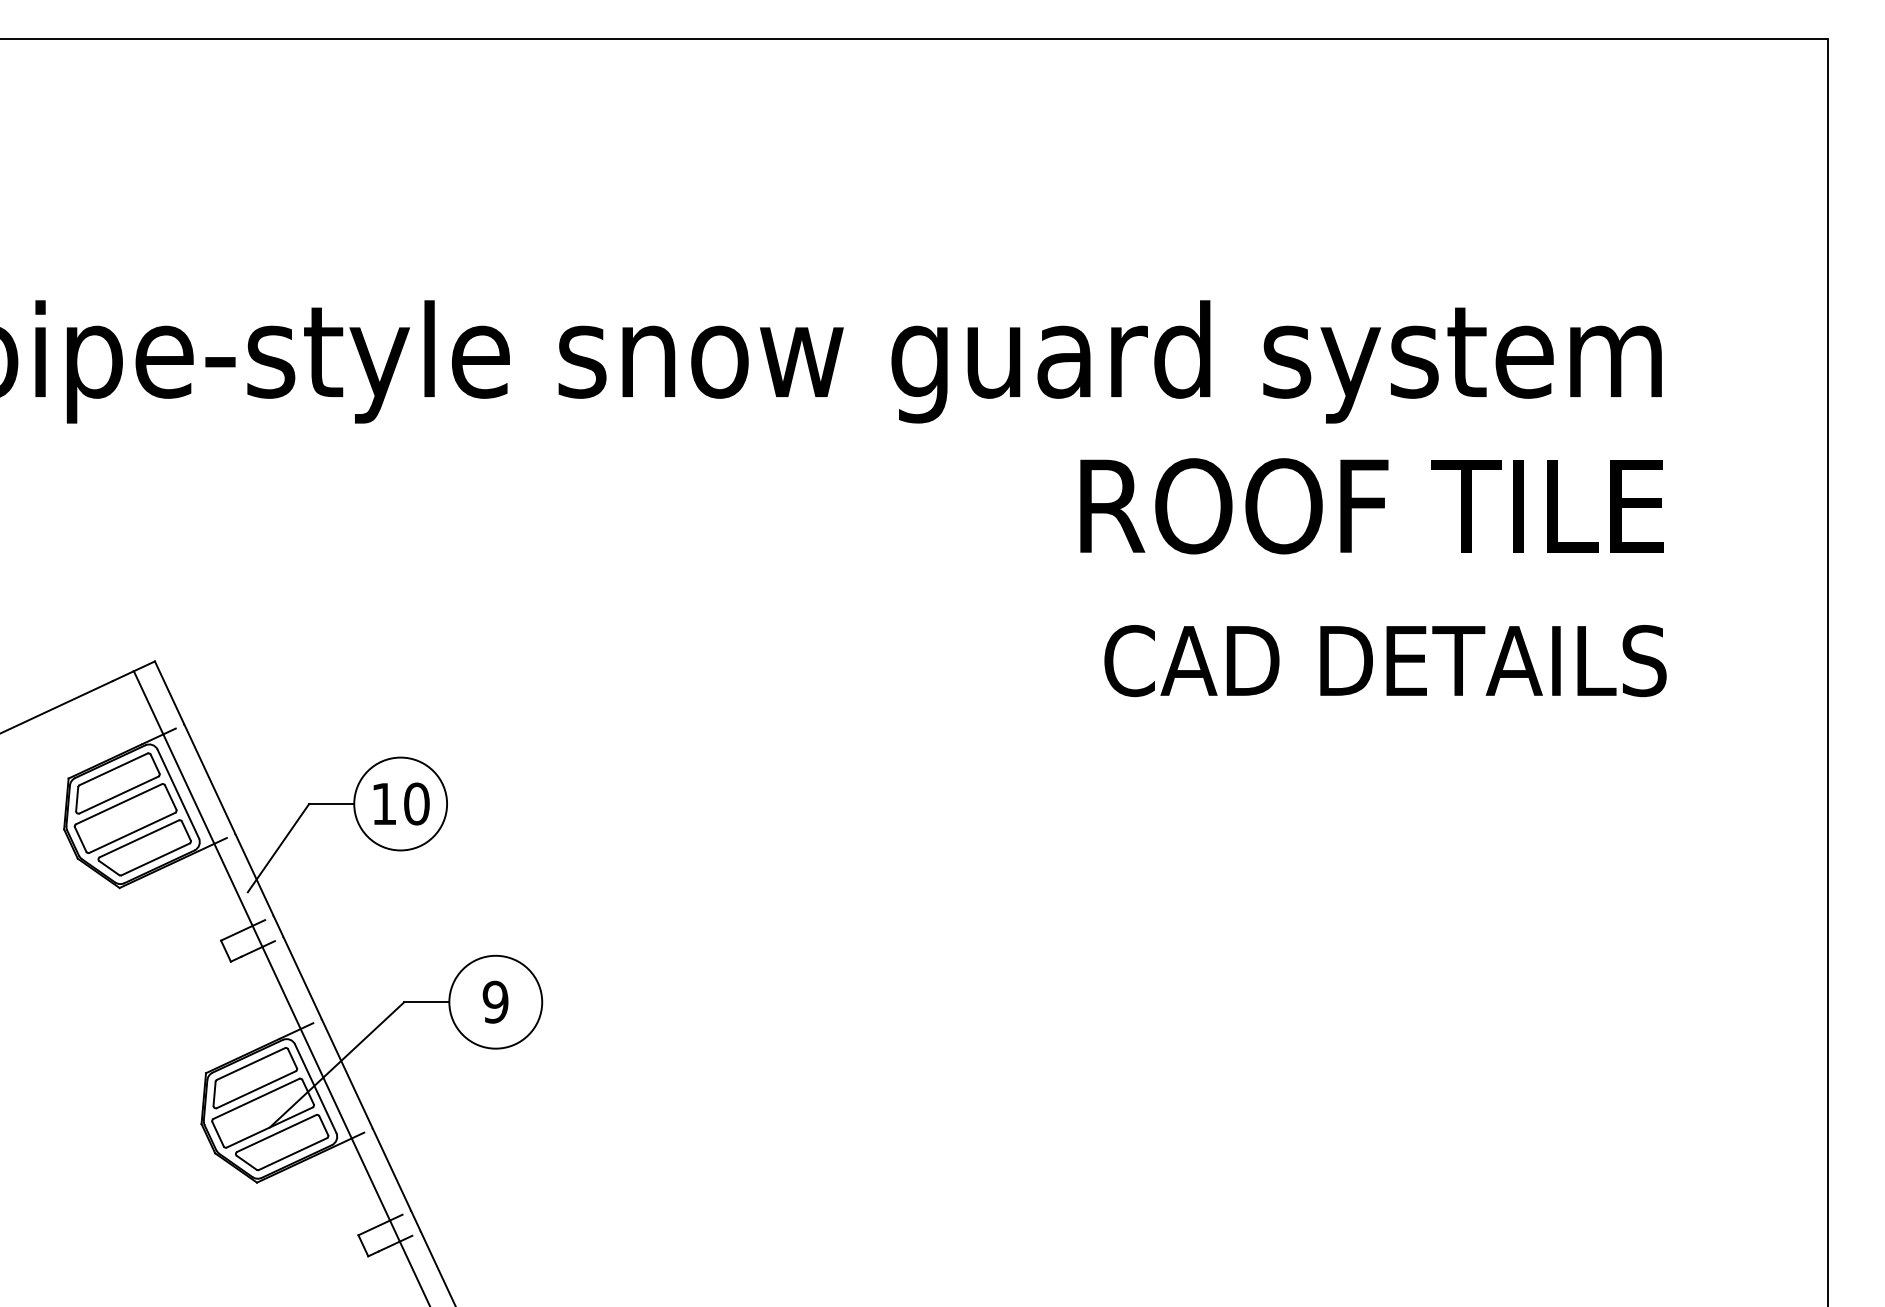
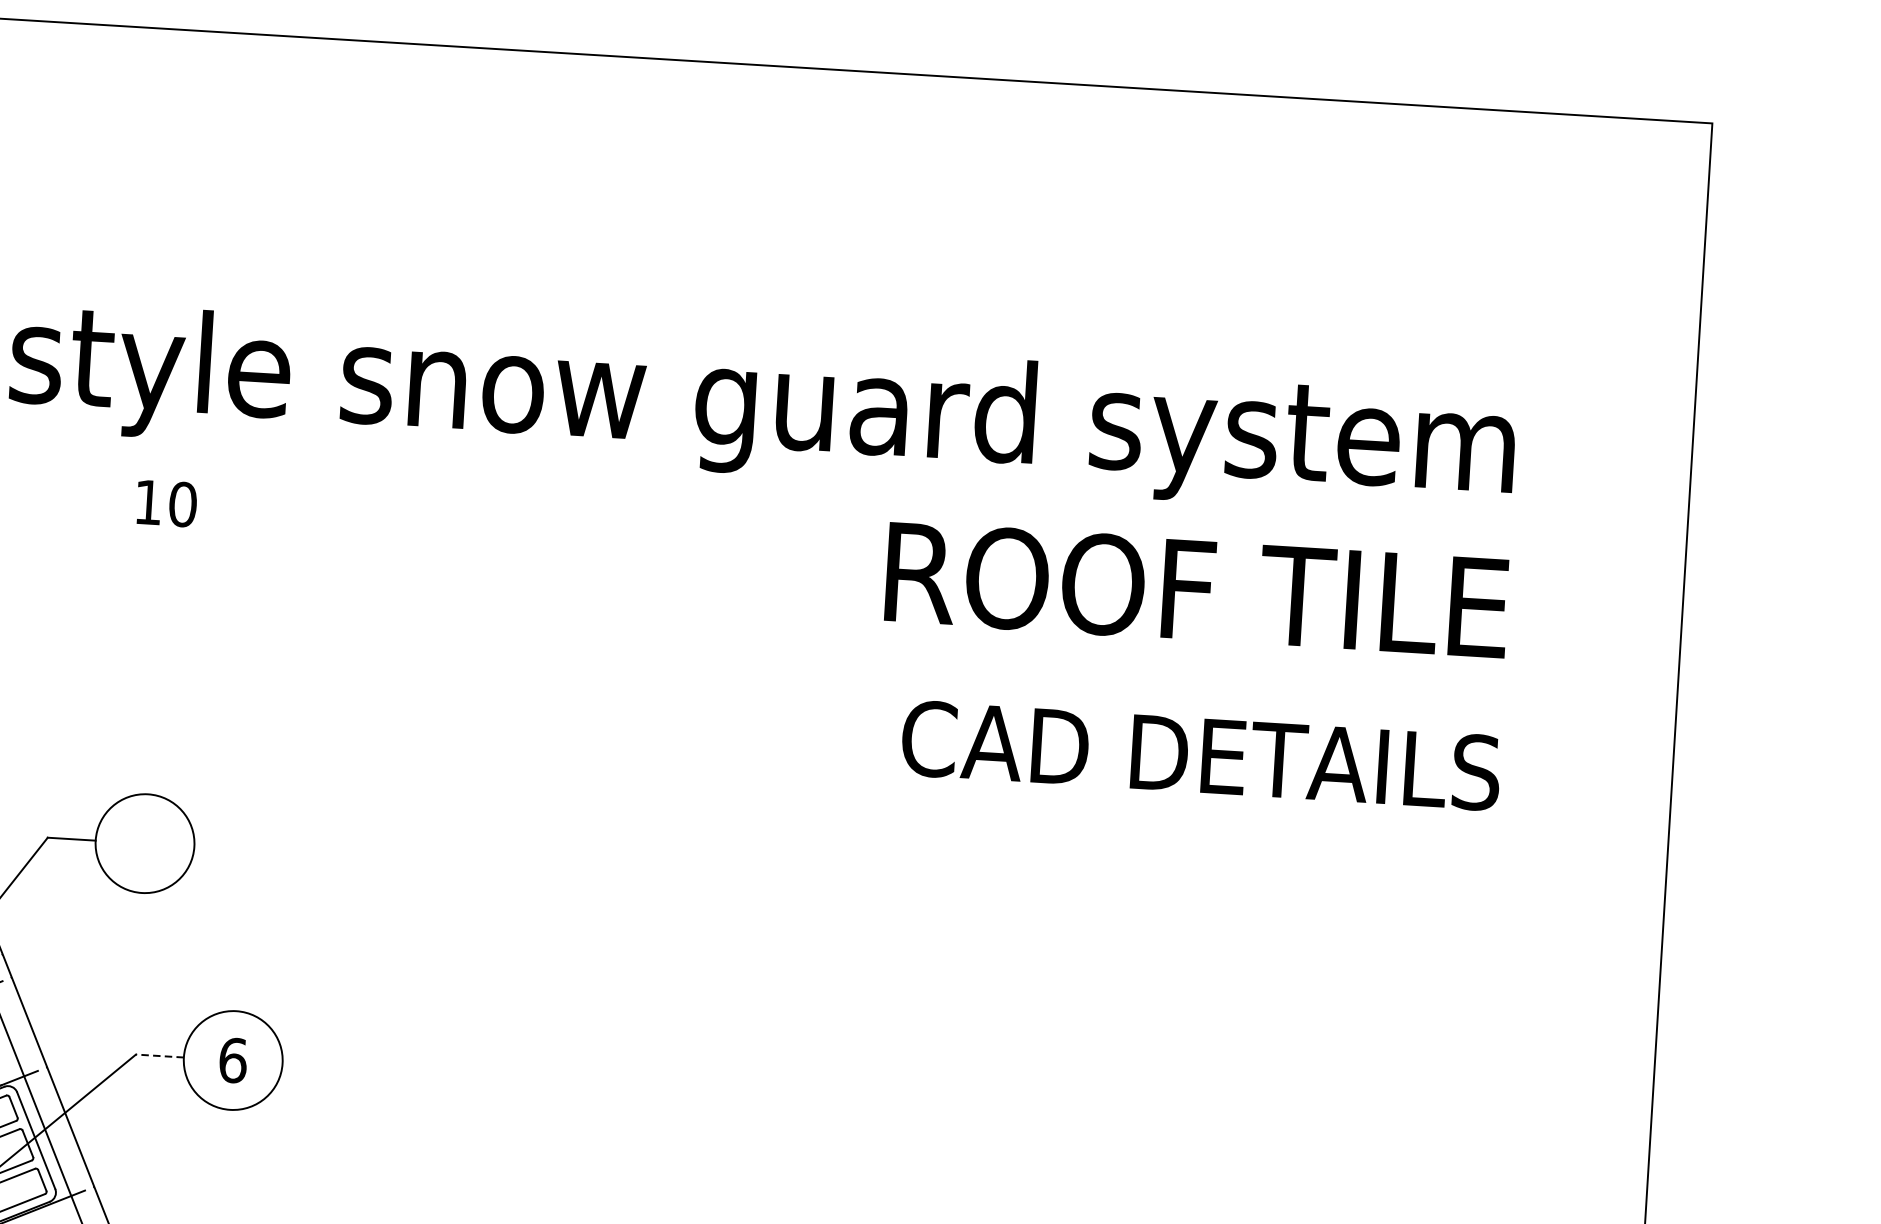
text: (401, 803) -> (166, 503), moved
text: (495, 1001) -> (232, 1059), 9 -> 6
line: (426, 1002) -> (159, 1056), solid -> dashed

